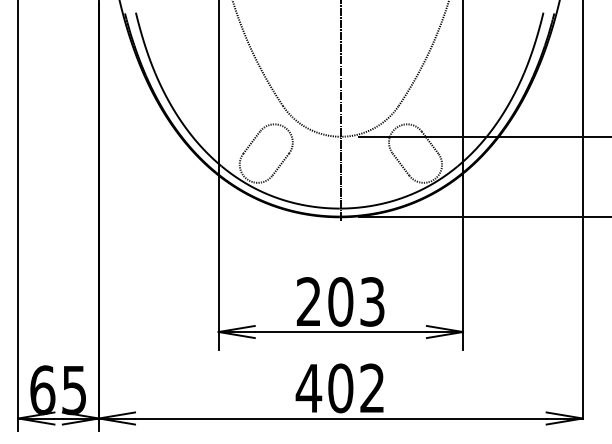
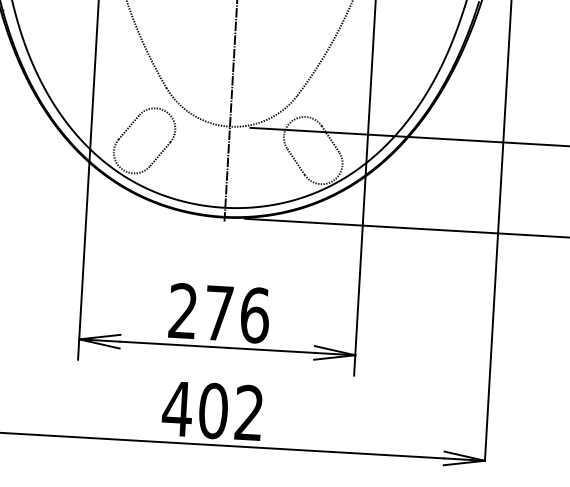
text: (356, 301) -> (236, 313), 203 -> 276

